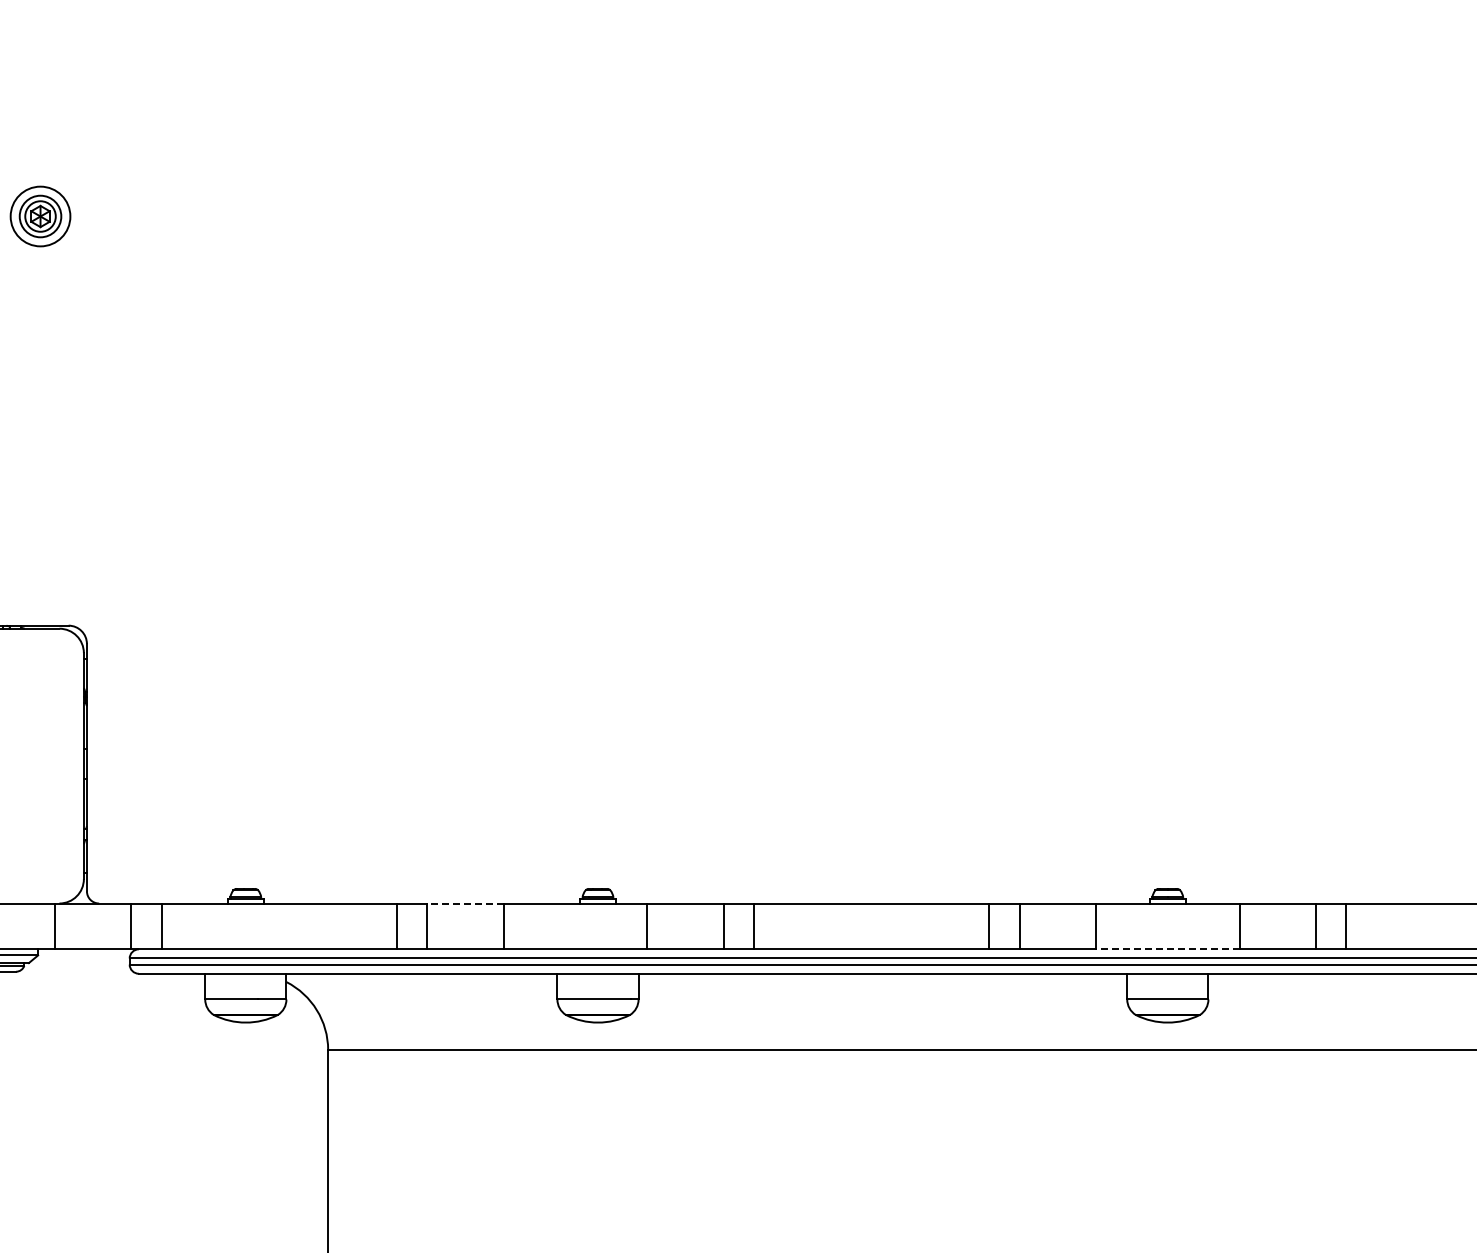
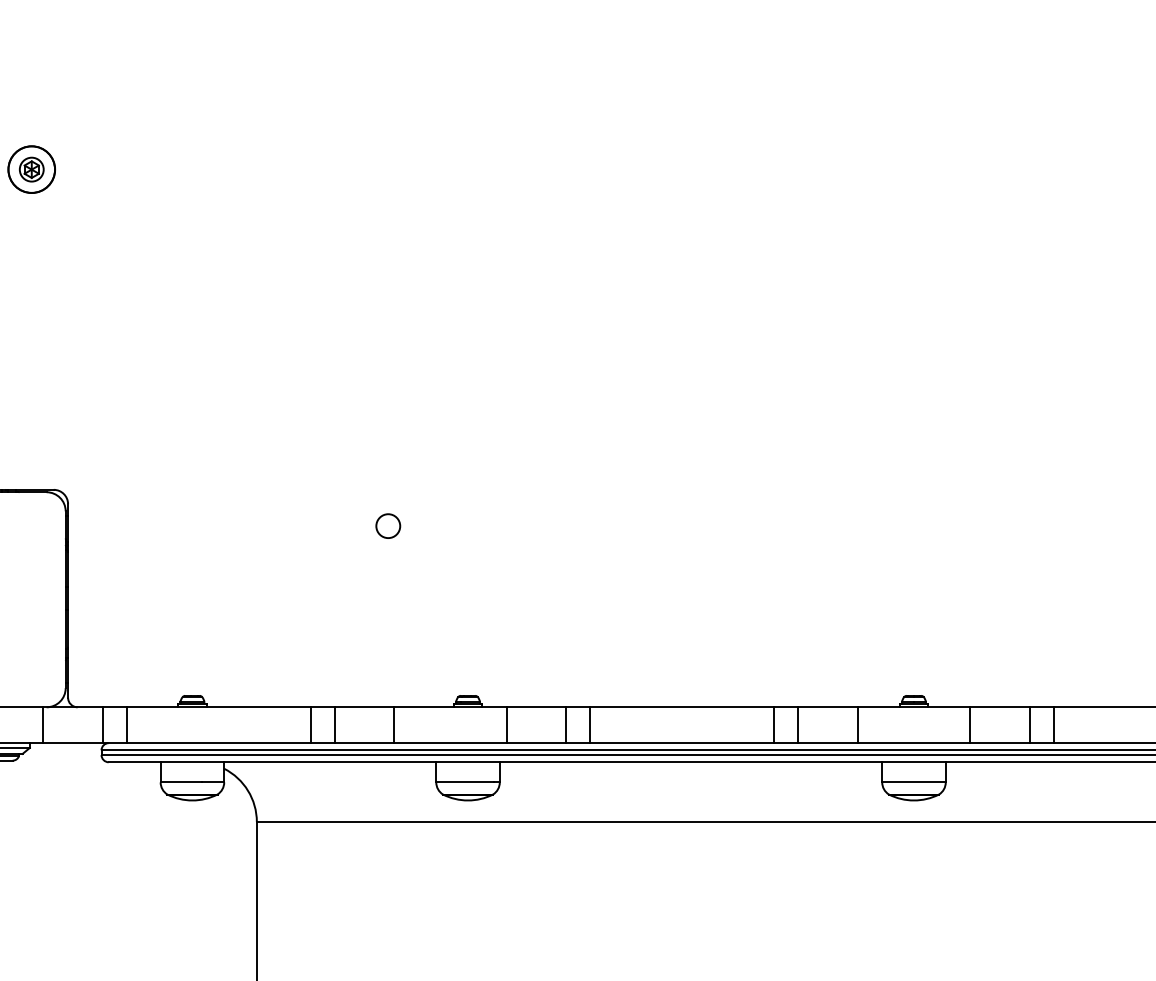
circle: (40, 216) -> (31, 169), size x1.43
circle: (496, 671) -> (388, 525), added
line: (465, 903) -> (364, 707), dashed -> solid
line: (1167, 949) -> (913, 743), dashed -> solid

